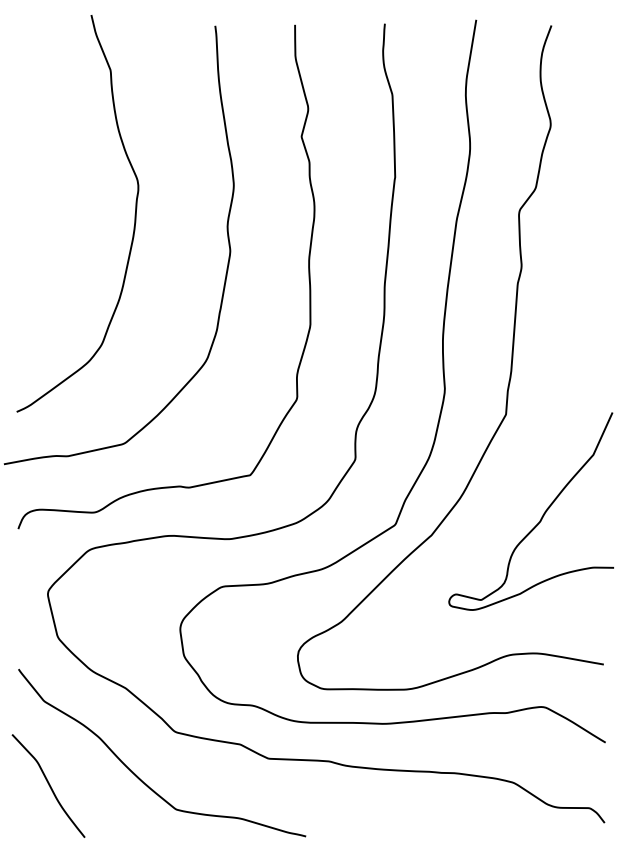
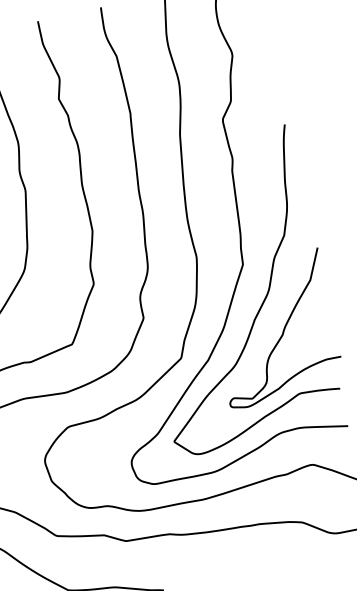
curve: (516, 478) -> (259, 307), added

